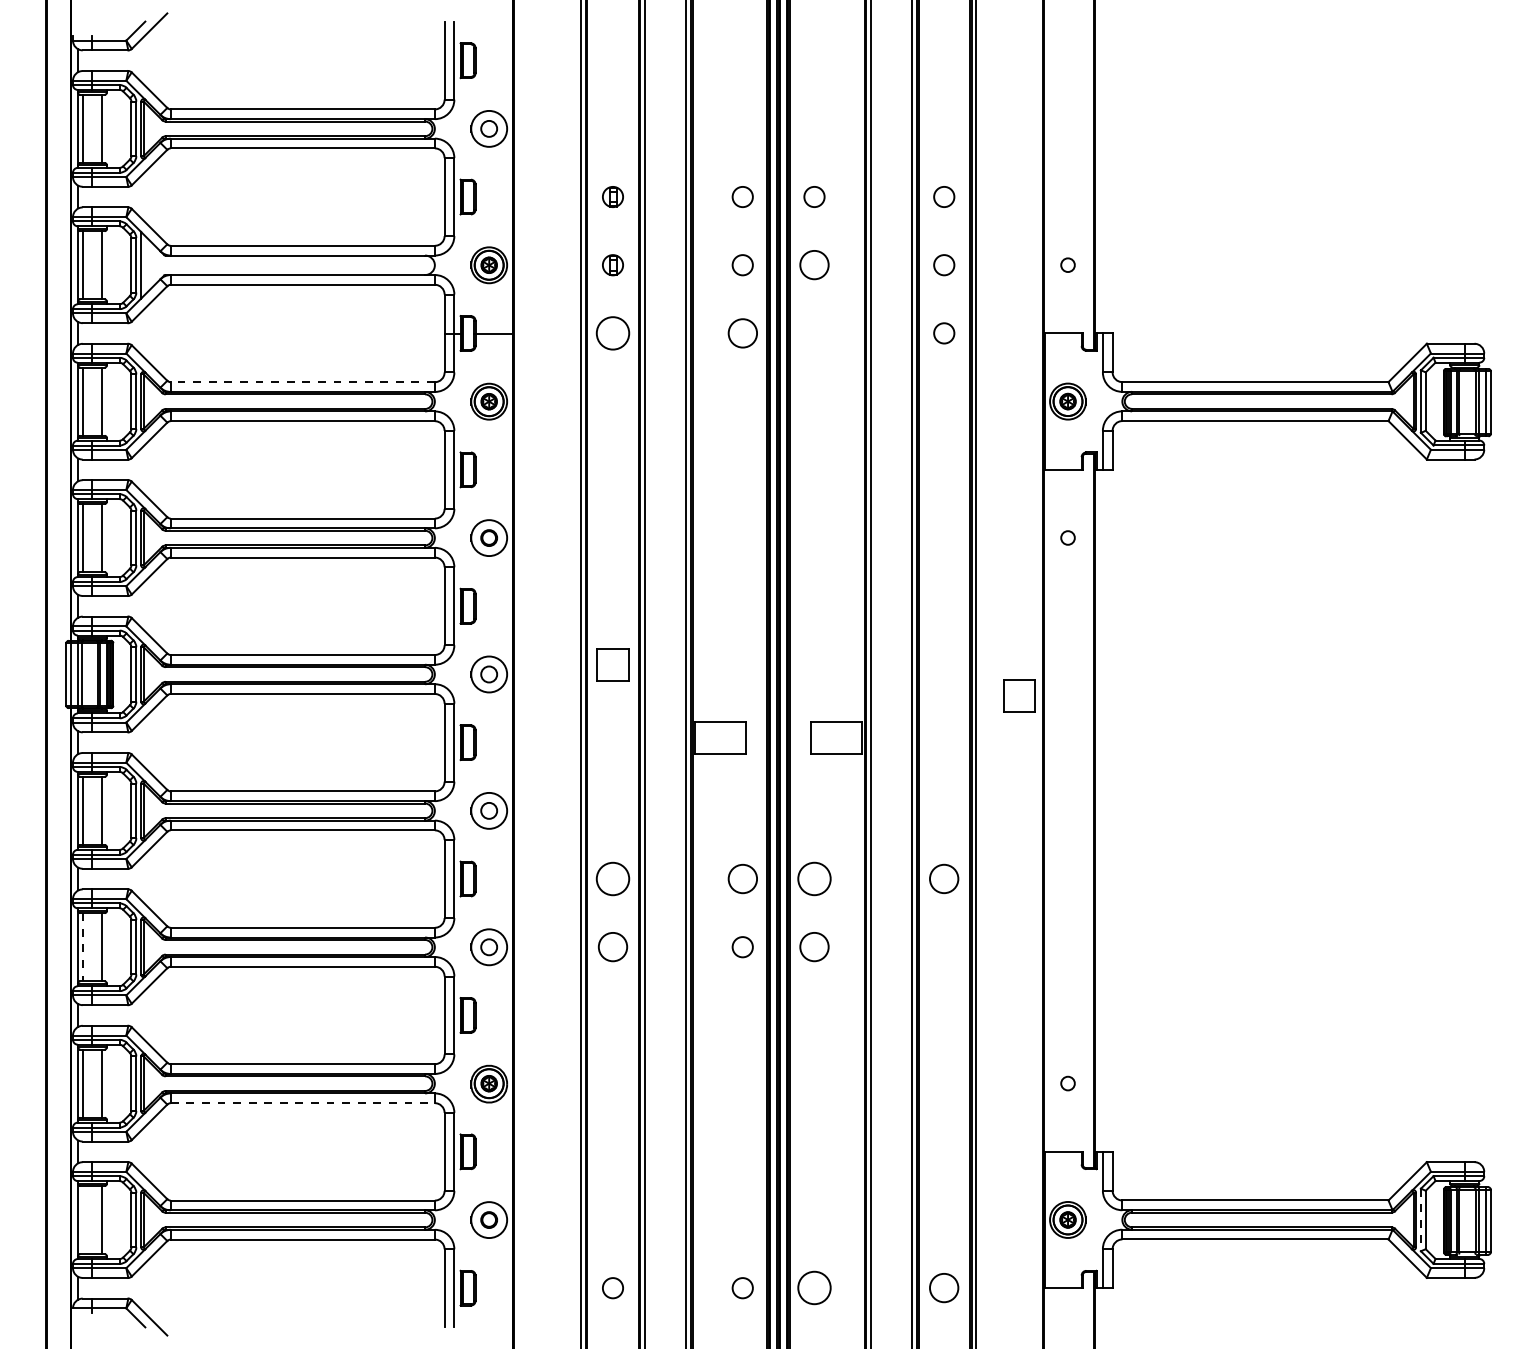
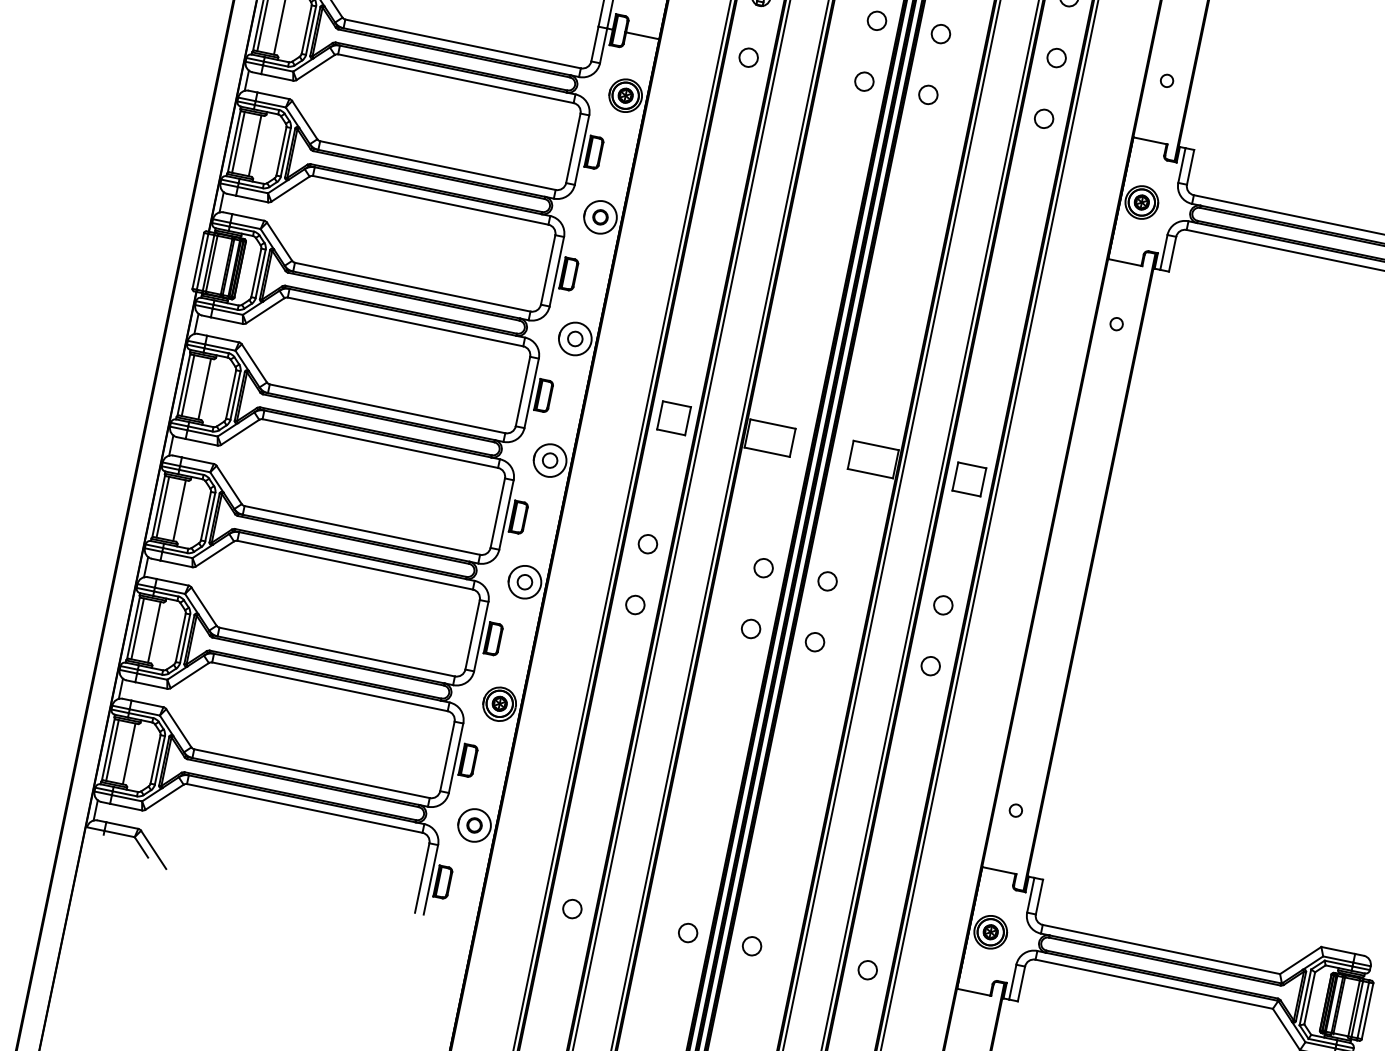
circle: (814, 265) -> (940, 34), size x0.71
circle: (612, 333) -> (748, 57), size x0.62
circle: (742, 333) -> (864, 81), size x0.71
circle: (814, 333) -> (928, 95), added
line: (302, 382) -> (462, 44), dashed -> solid
part: (612, 664) -> (673, 417), moved
part: (1019, 695) -> (969, 479), moved
circle: (612, 878) -> (647, 543), size x0.62
circle: (742, 878) -> (763, 567), size x0.71
circle: (814, 878) -> (827, 580), size x0.62
circle: (944, 878) -> (943, 604), size x0.71
line: (83, 947) -> (163, 507), dashed -> solid
circle: (612, 947) -> (634, 605), size x0.71
circle: (814, 947) -> (814, 642), size x0.71
circle: (944, 947) -> (930, 666), added
line: (303, 1103) -> (330, 687), dashed -> solid
line: (83, 1219) -> (112, 750), added
line: (1420, 1220) -> (1304, 997), dashed -> solid
circle: (814, 1288) -> (752, 946), size x0.62
circle: (944, 1288) -> (867, 970), size x0.71

